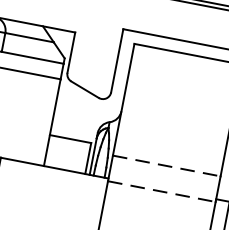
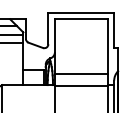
line: (167, 165) -> (81, 73), dashed -> solid
line: (162, 191) -> (81, 86), dashed -> solid

